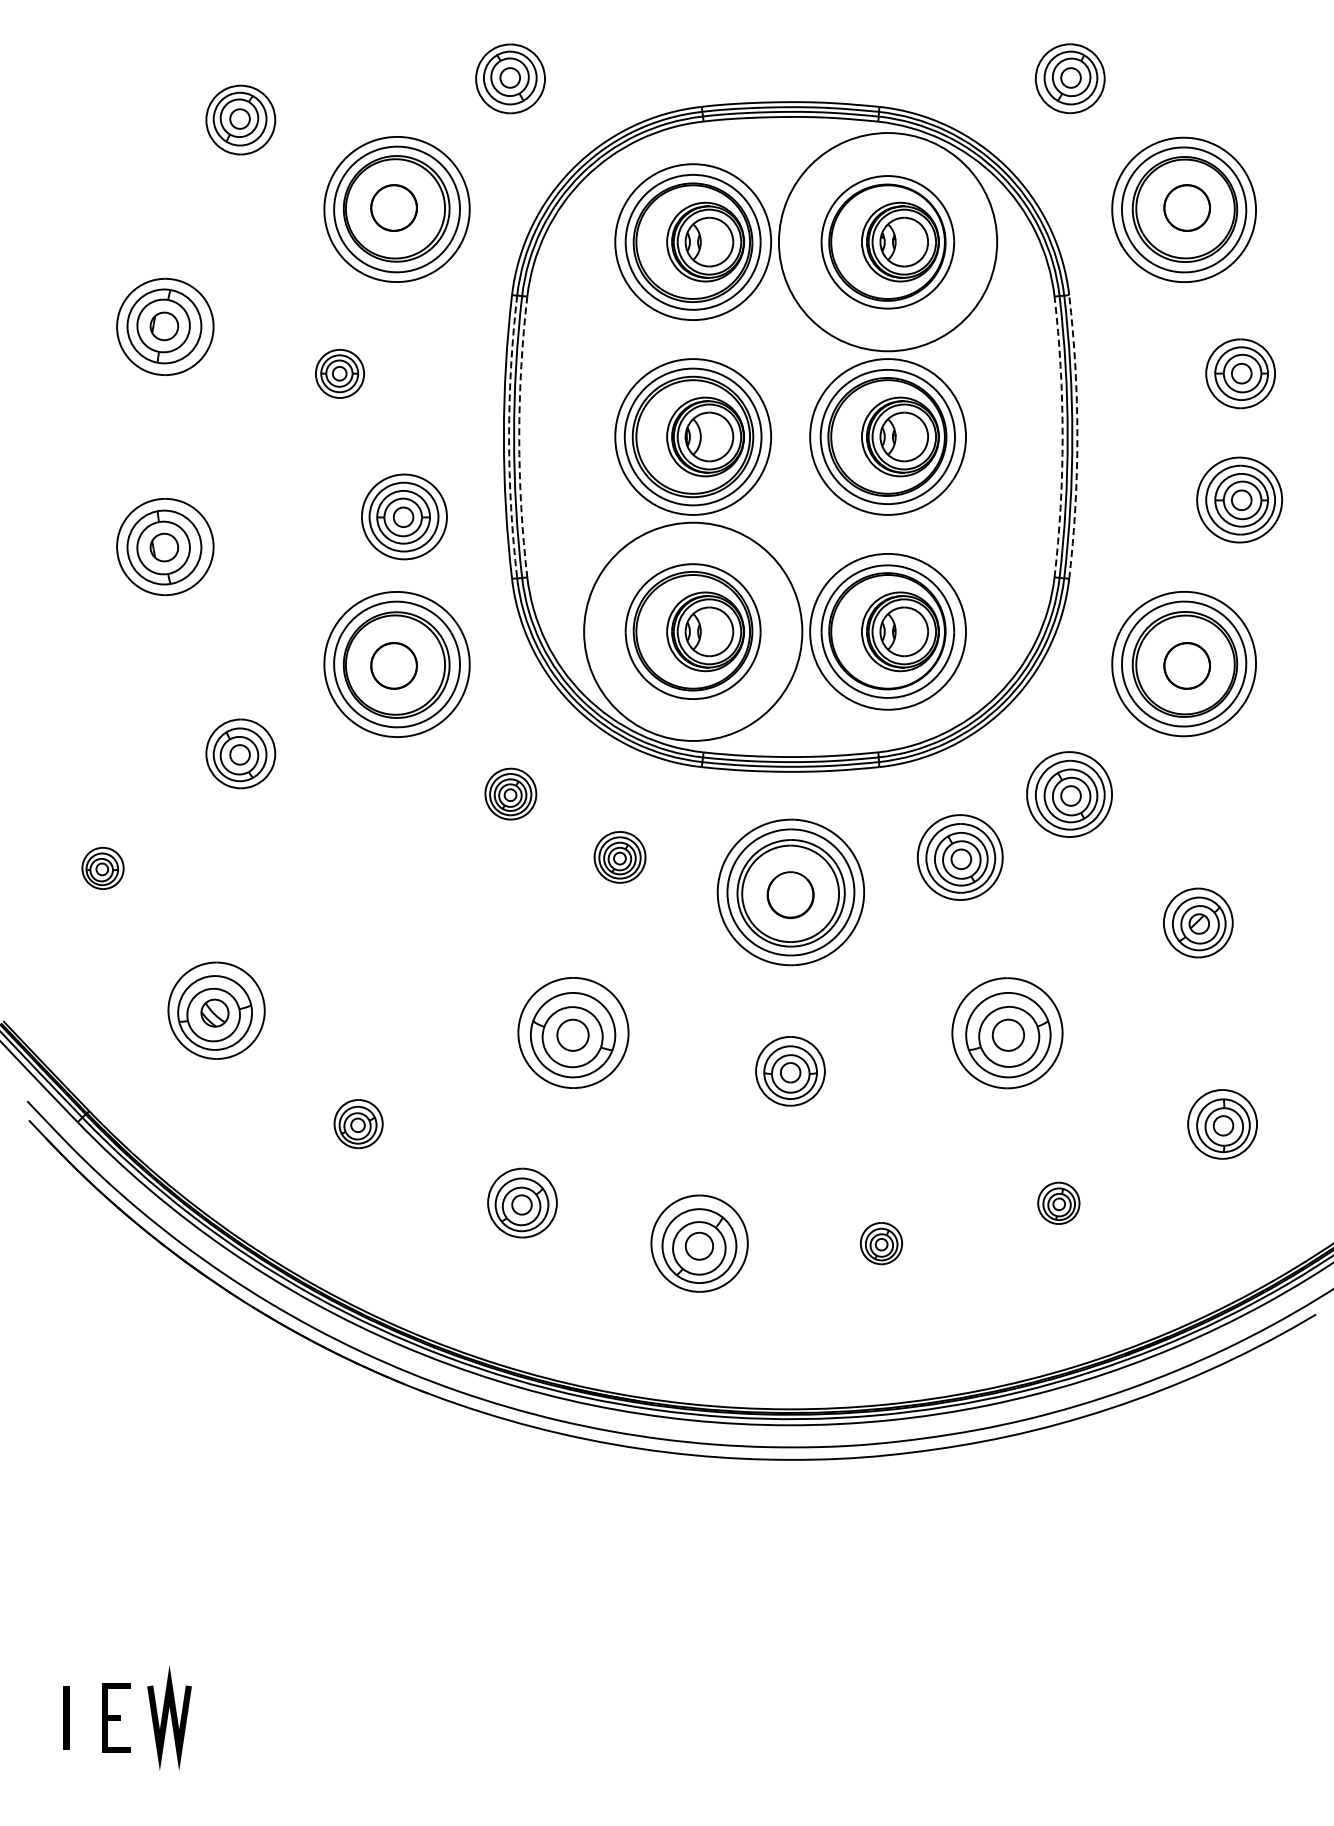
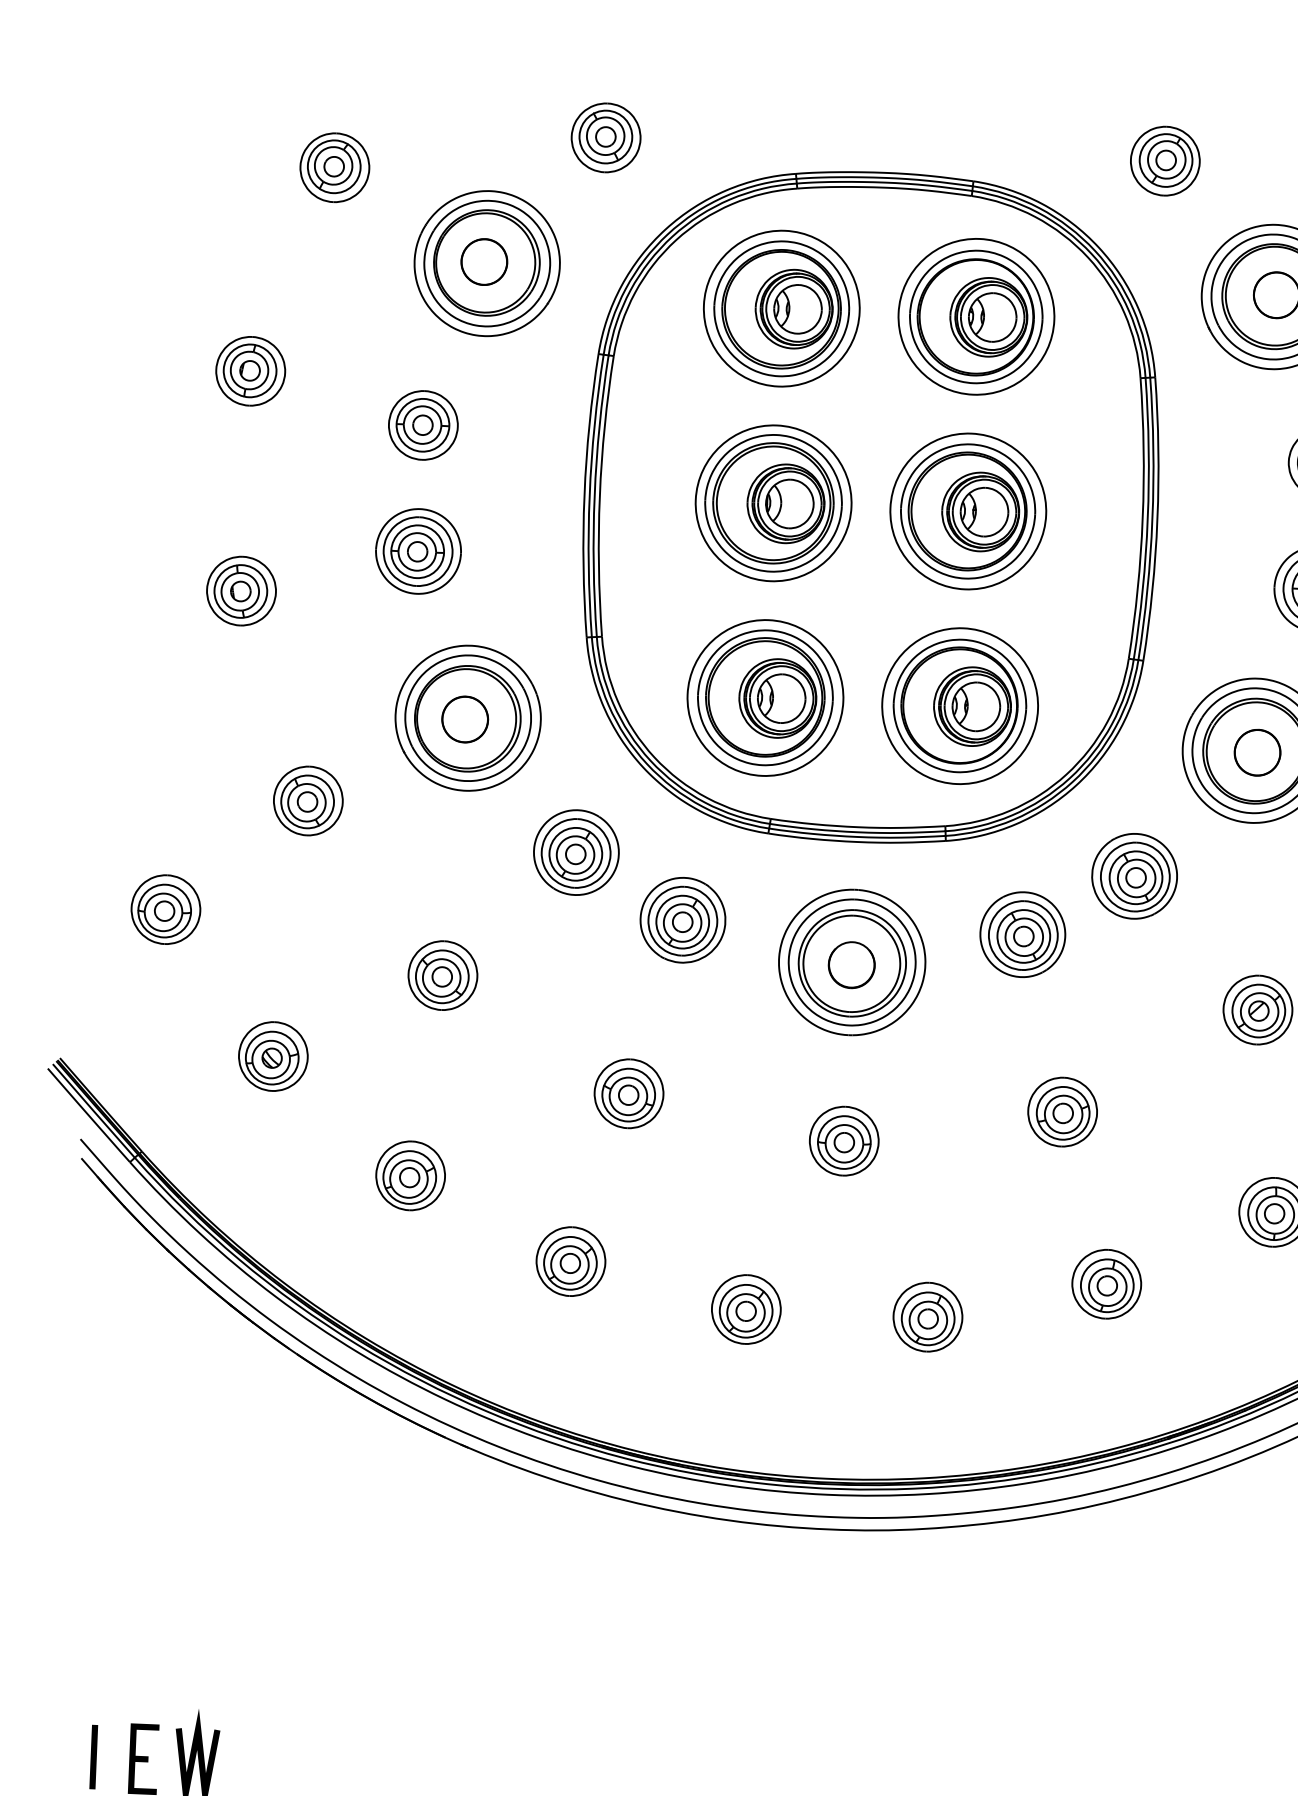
circle: (888, 242) -> (976, 317), size x0.71
part: (164, 326) -> (250, 370), size x0.71
part: (339, 373) -> (422, 425), size x1.43
arc: (509, 437) -> (590, 496), dashed -> solid
arc: (519, 437) -> (600, 496), dashed -> solid
arc: (1062, 437) -> (1142, 519), dashed -> solid
arc: (1077, 437) -> (1157, 519), dashed -> solid
part: (404, 516) -> (418, 551), moved
part: (164, 546) -> (240, 590), size x0.71
circle: (693, 631) -> (765, 697), size x0.71
part: (510, 793) -> (576, 851), size x1.67
part: (619, 857) -> (682, 920), size x1.67
part: (102, 868) -> (165, 909), size x1.67
part: (382, 922) -> (442, 975), added
part: (216, 1010) -> (273, 1056), size x0.71
part: (573, 1032) -> (629, 1093), size x0.62
part: (1007, 1032) -> (1062, 1111), size x0.62
part: (358, 1123) -> (410, 1175), size x1.43
part: (1058, 1203) -> (1106, 1284), size x1.67
part: (699, 1243) -> (746, 1309), size x0.71
part: (881, 1243) -> (927, 1317), size x1.67

